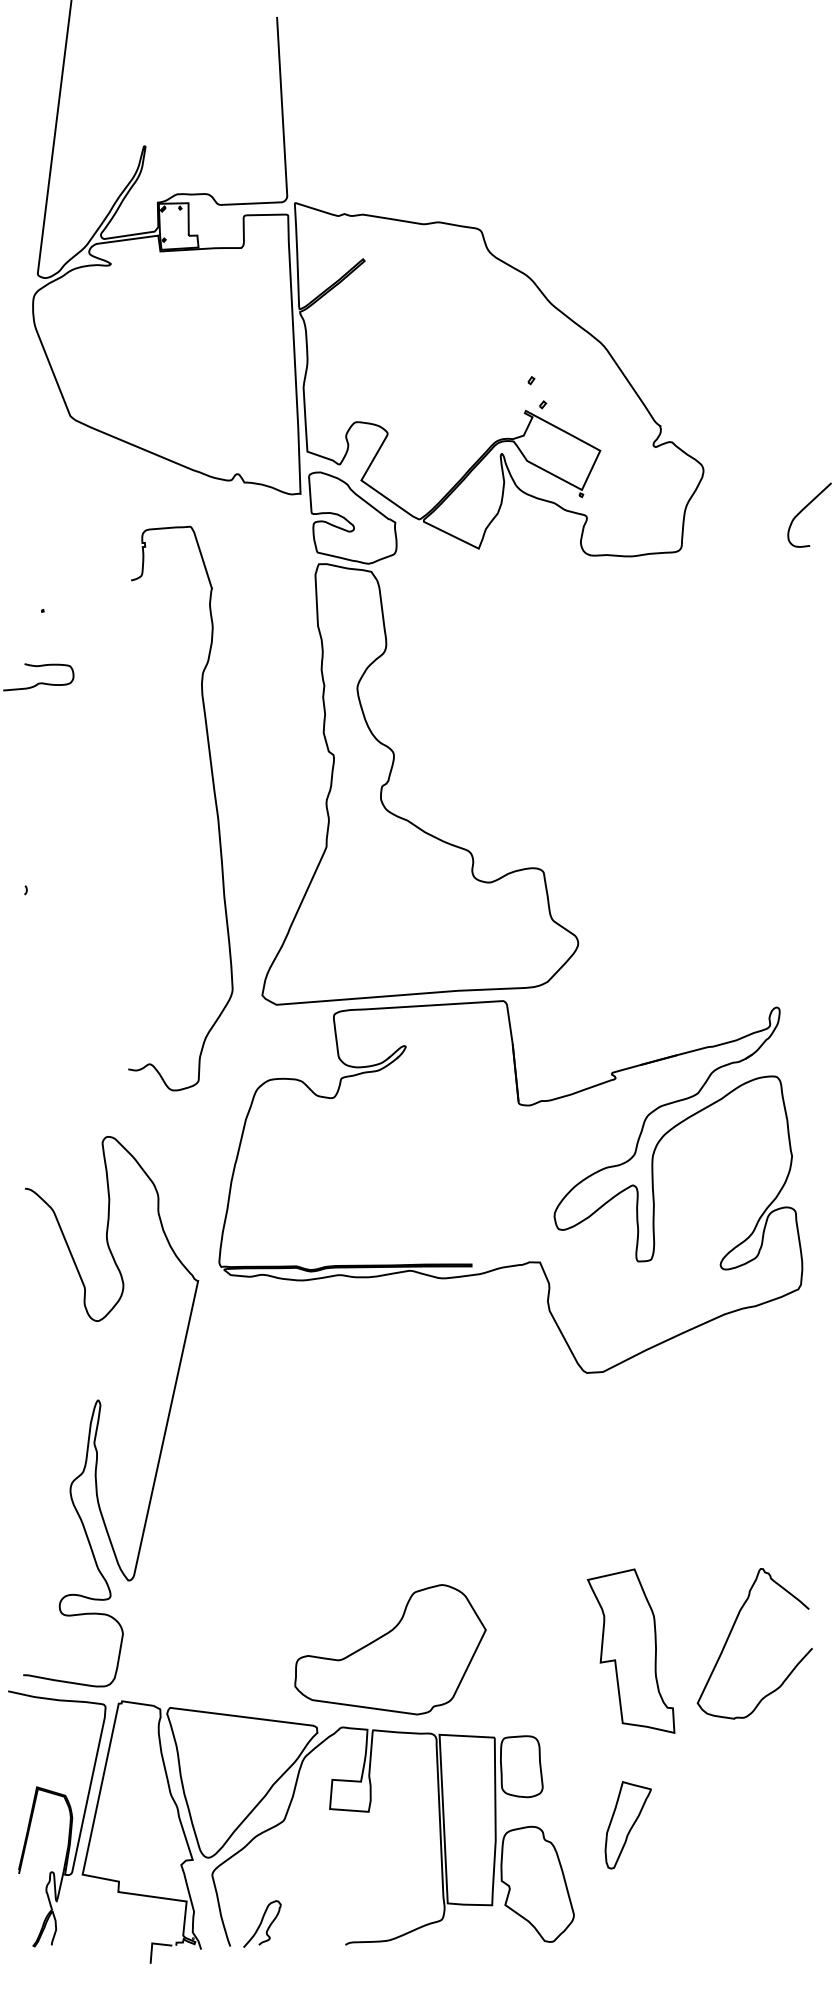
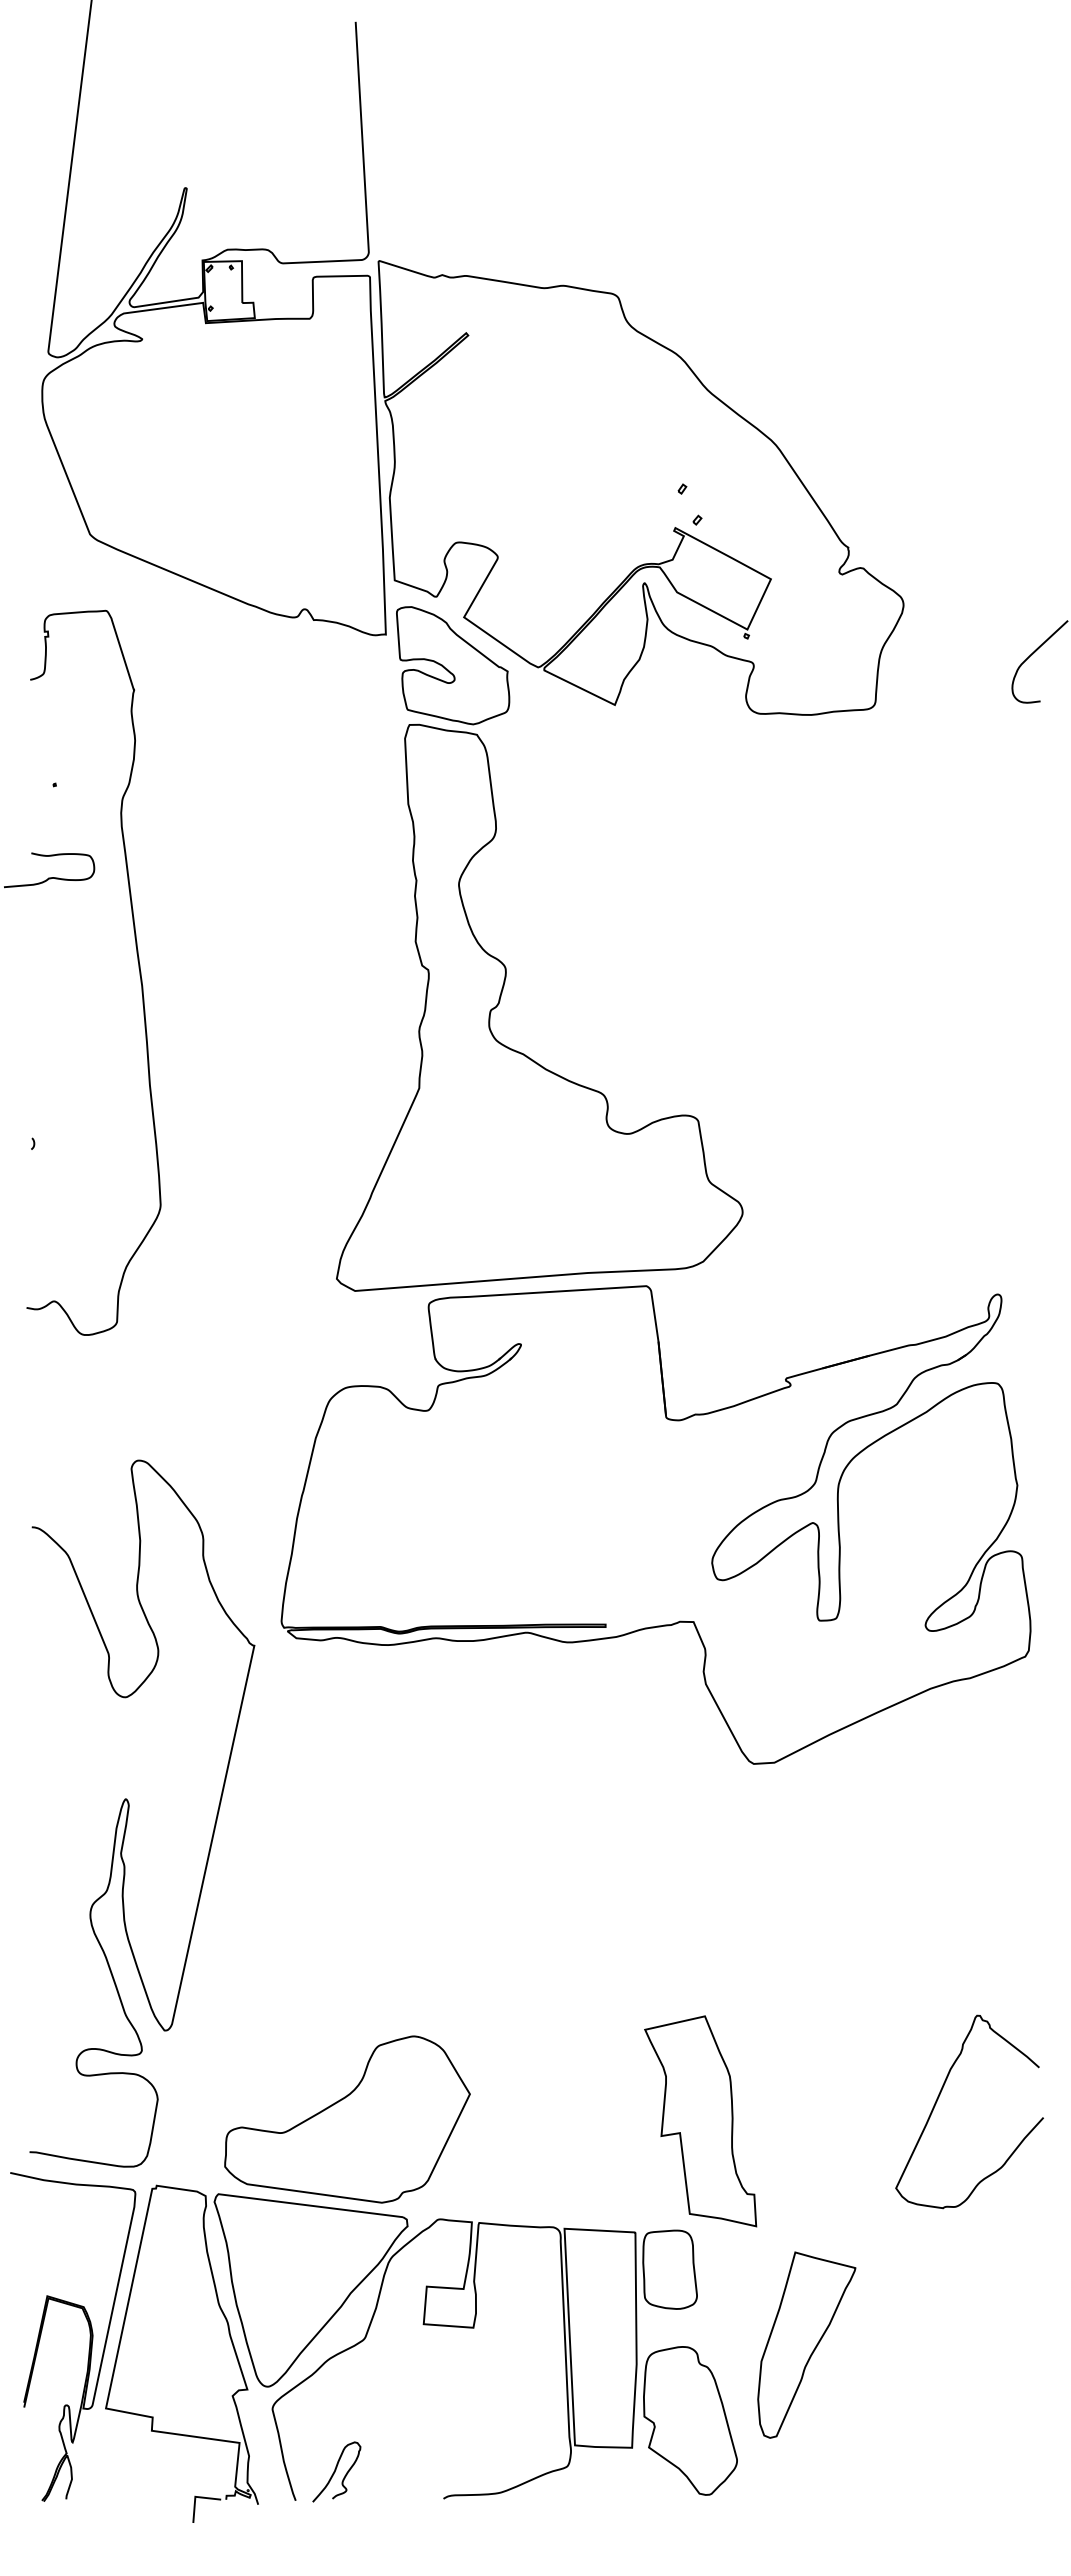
curve: (215, 805) -> (138, 968), moved
part: (390, 1649) -> (347, 2119), moved
part: (631, 1651) -> (700, 2121), moved
part: (627, 1824) -> (806, 2344), size x1.67

